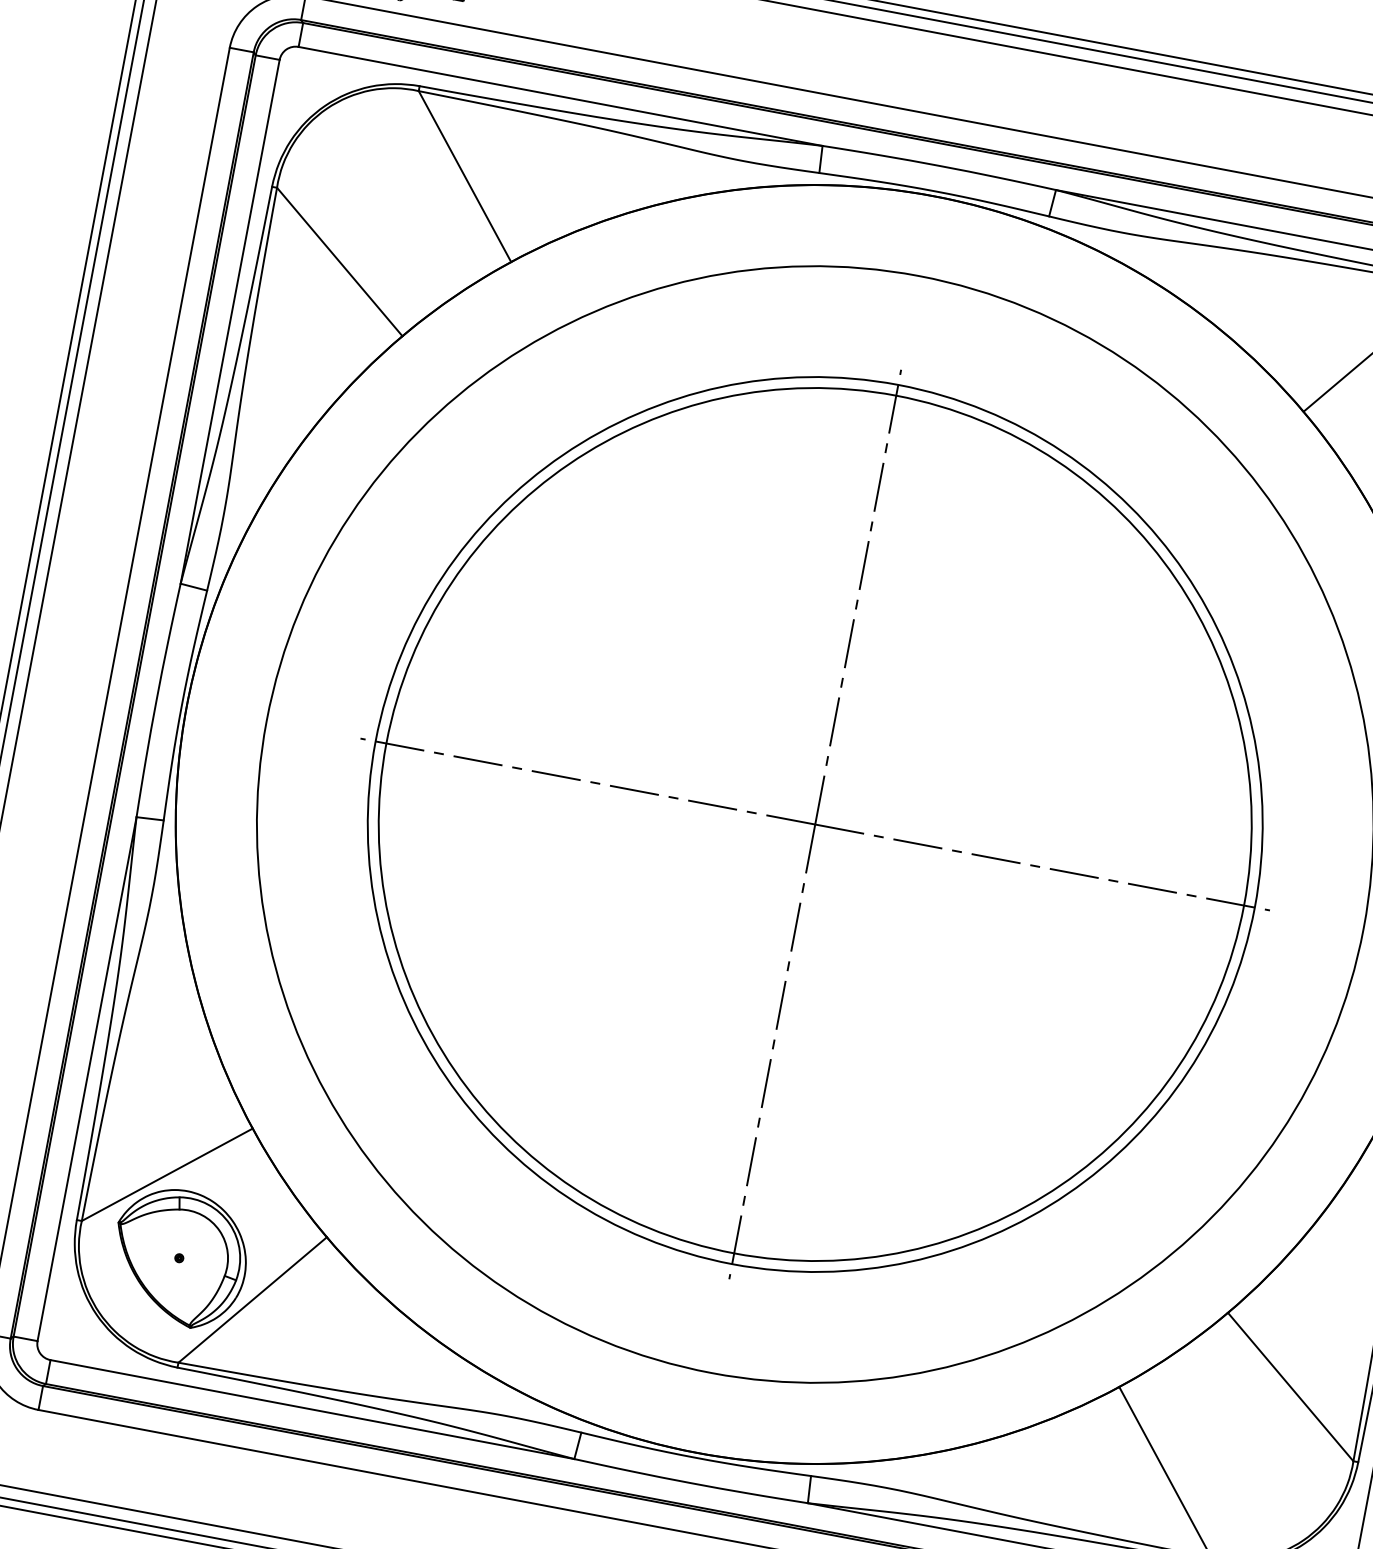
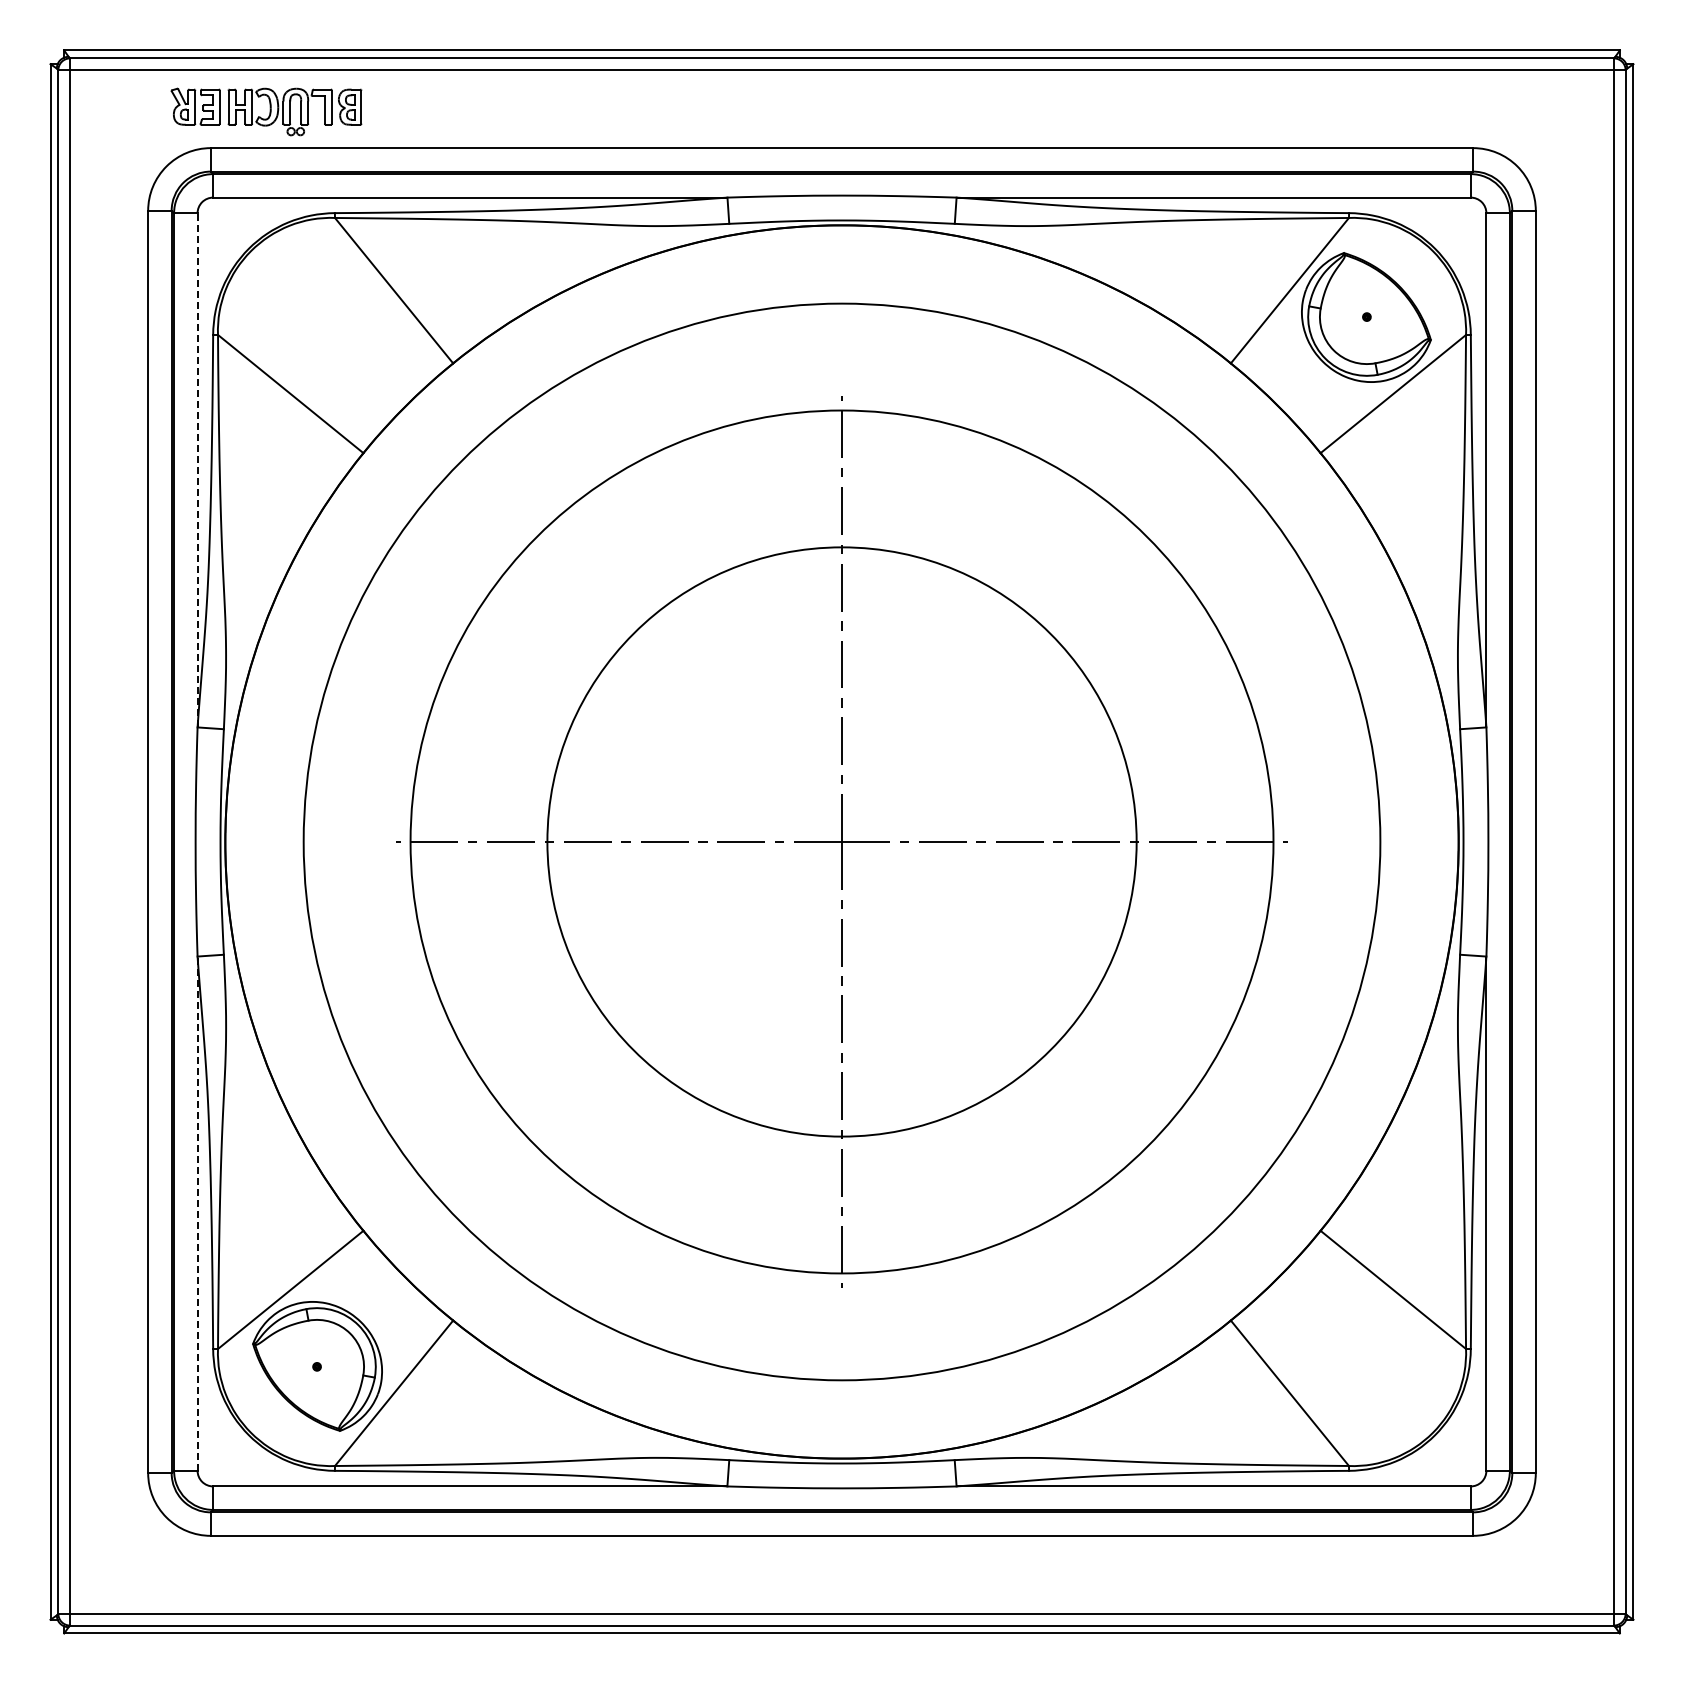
line: (230, 320) -> (197, 469), solid -> dashed
circle: (814, 823) -> (841, 841), size x0.7
line: (87, 1078) -> (197, 1213), solid -> dashed

